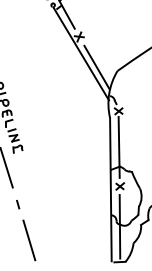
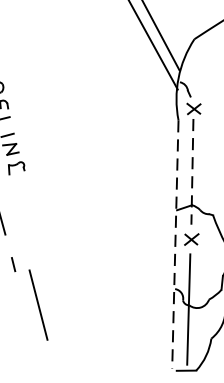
line: (119, 147) -> (192, 171), solid -> dashed
line: (110, 189) -> (174, 244), solid -> dashed
line: (29, 240) -> (38, 305), moved

